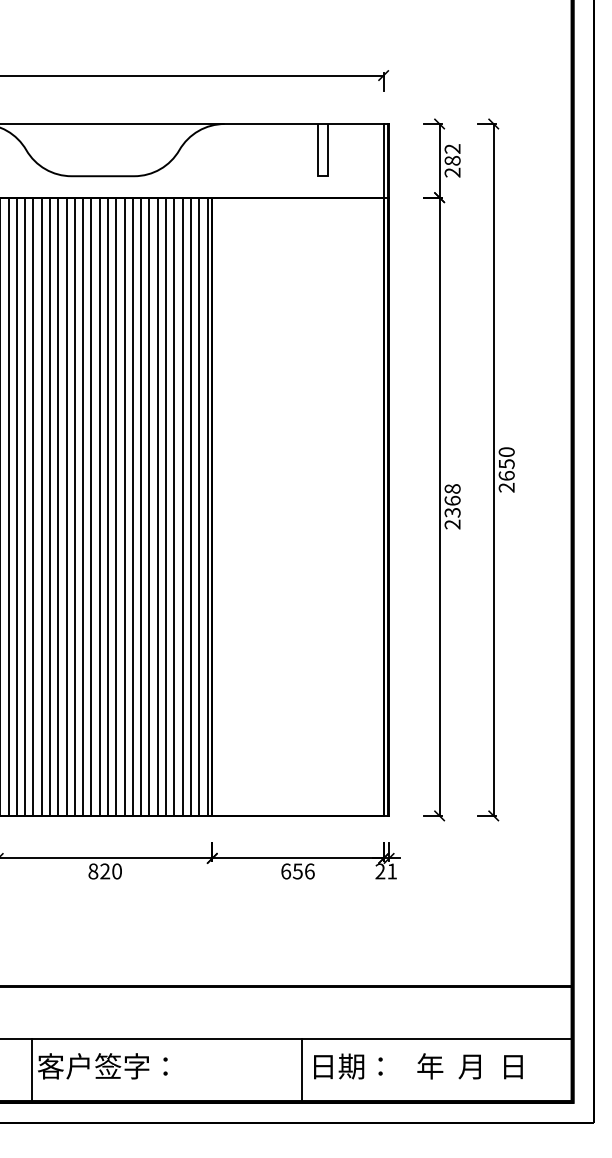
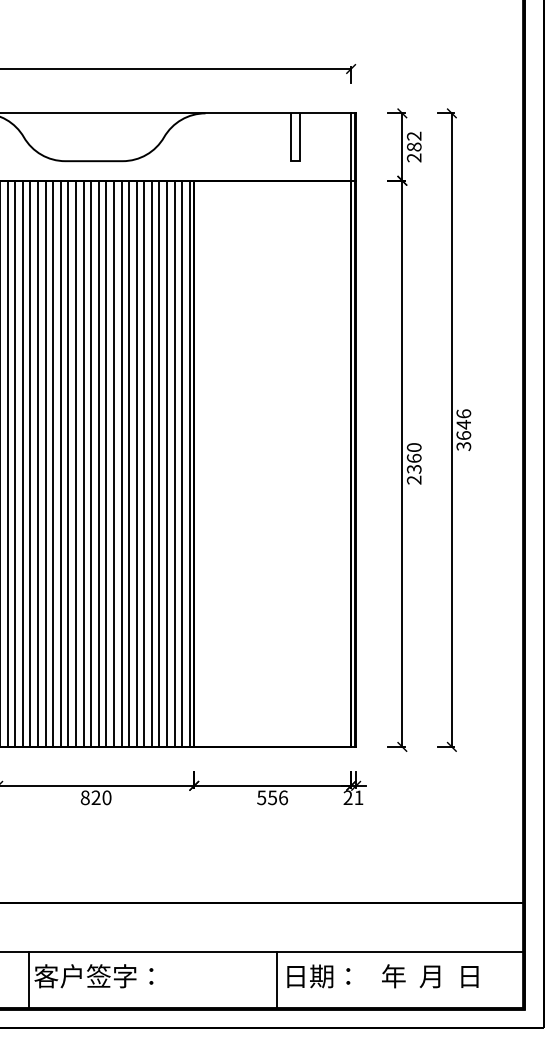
text: (506, 469) -> (463, 429), 2650 -> 3646
text: (452, 488) -> (414, 447), 2368 -> 2360
text: (286, 871) -> (262, 797), 656 -> 556

